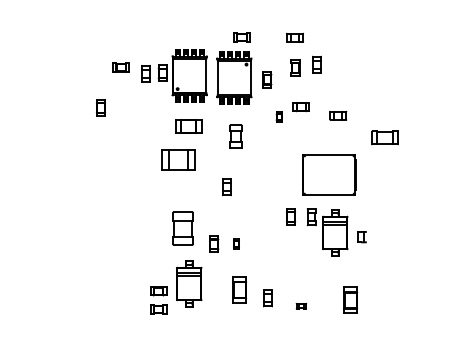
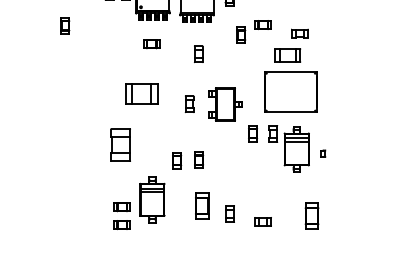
part: (279, 116) -> (241, 34), size x1.67
part: (188, 126) -> (151, 44), size x0.62
part: (235, 136) -> (198, 54), size x0.71
part: (384, 137) -> (287, 55), moved
part: (178, 159) -> (141, 92), moved
part: (262, 187) -> (224, 104), added
part: (182, 228) -> (120, 145), moved
part: (361, 237) -> (322, 153), size x0.62
part: (236, 243) -> (199, 159), size x1.67
part: (301, 305) -> (263, 221), size x1.67

